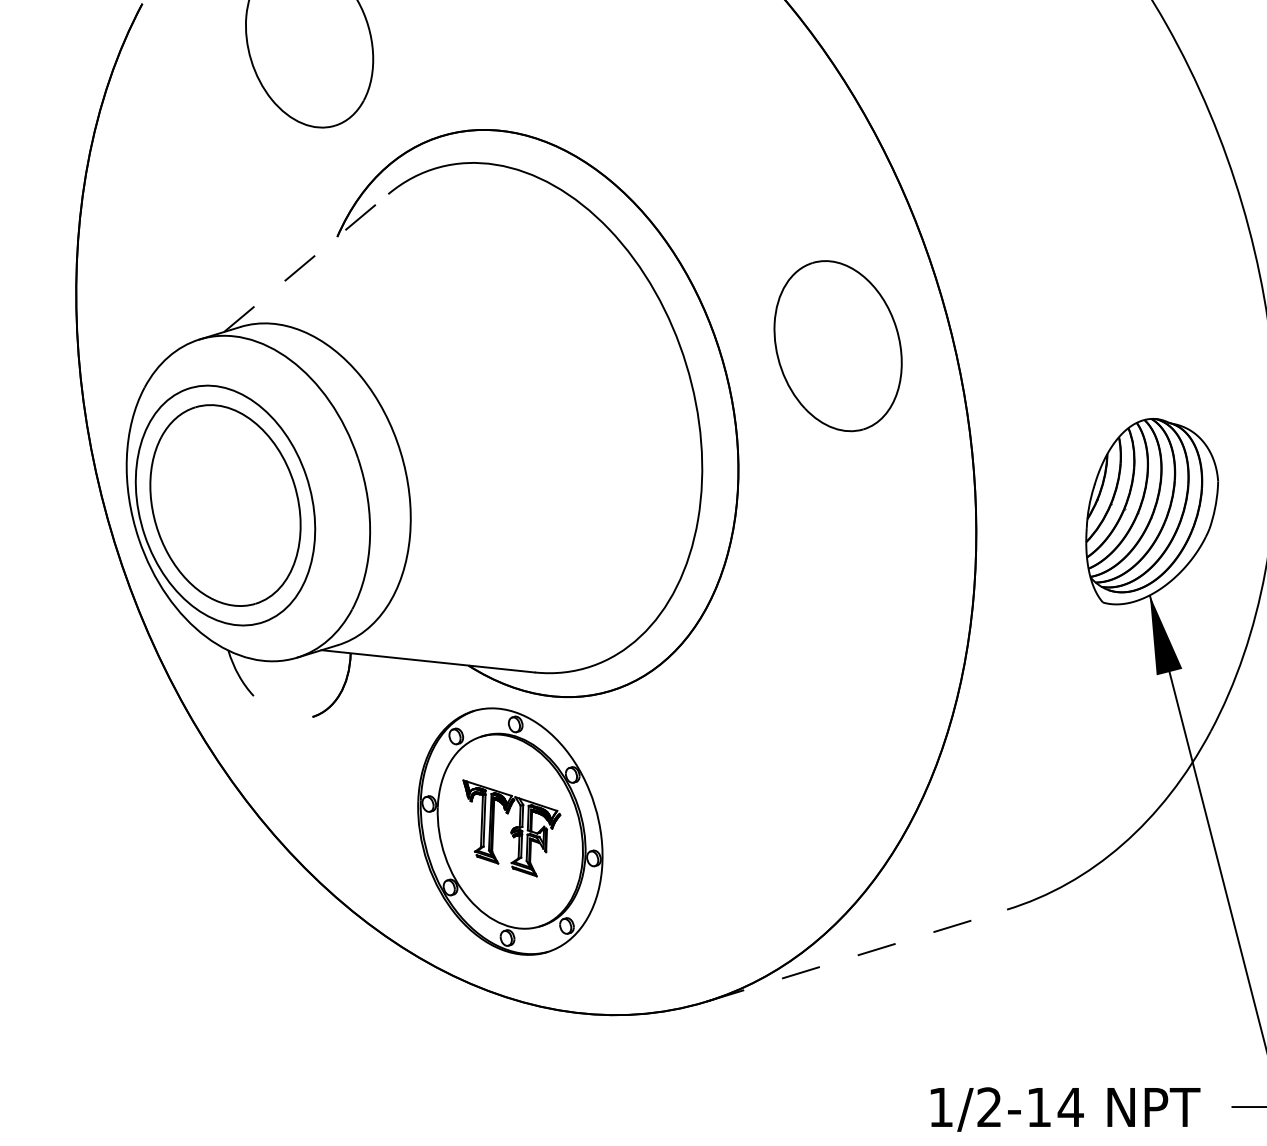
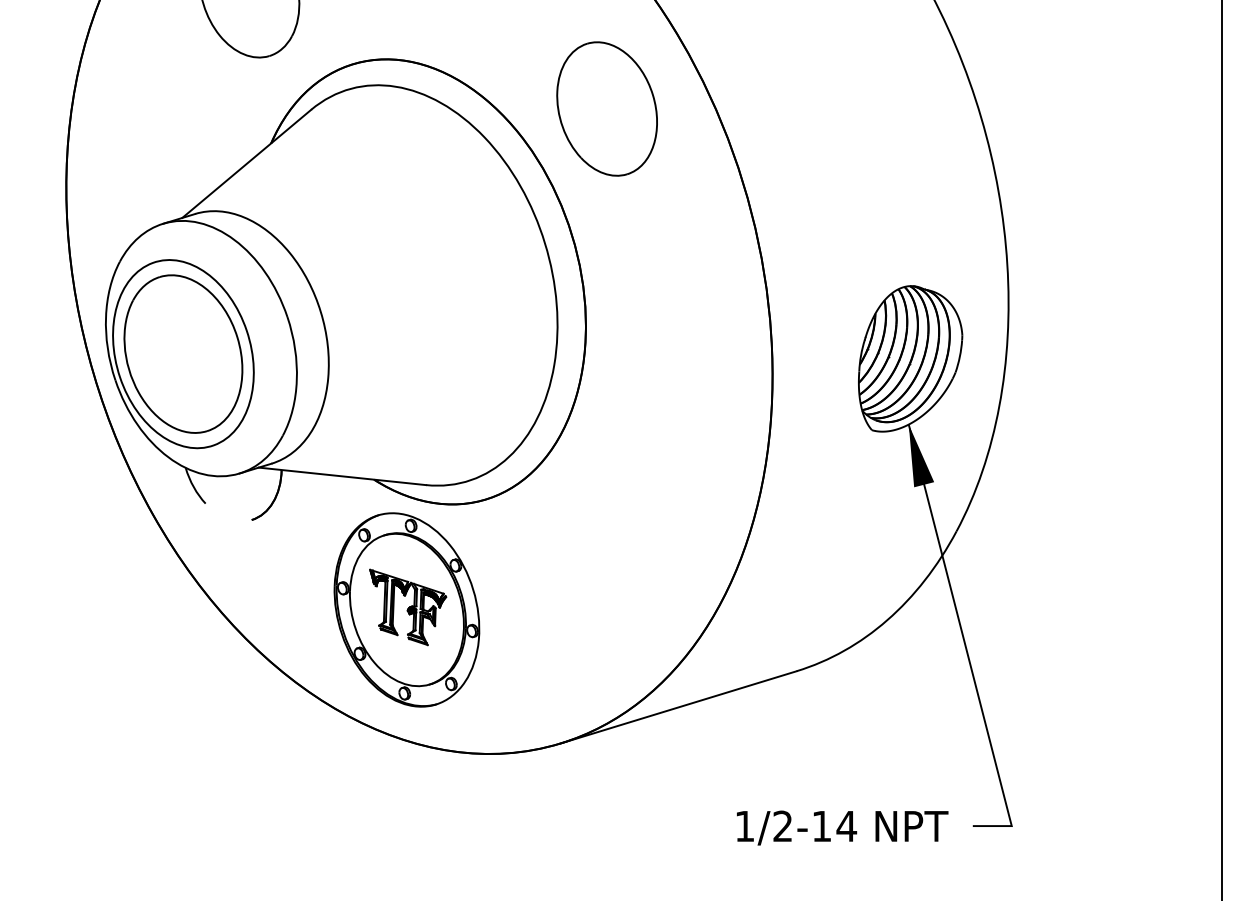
line: (307, 262) -> (247, 163), dashed -> solid
part: (837, 345) -> (606, 108), moved
line: (857, 955) -> (679, 707), dashed -> solid

